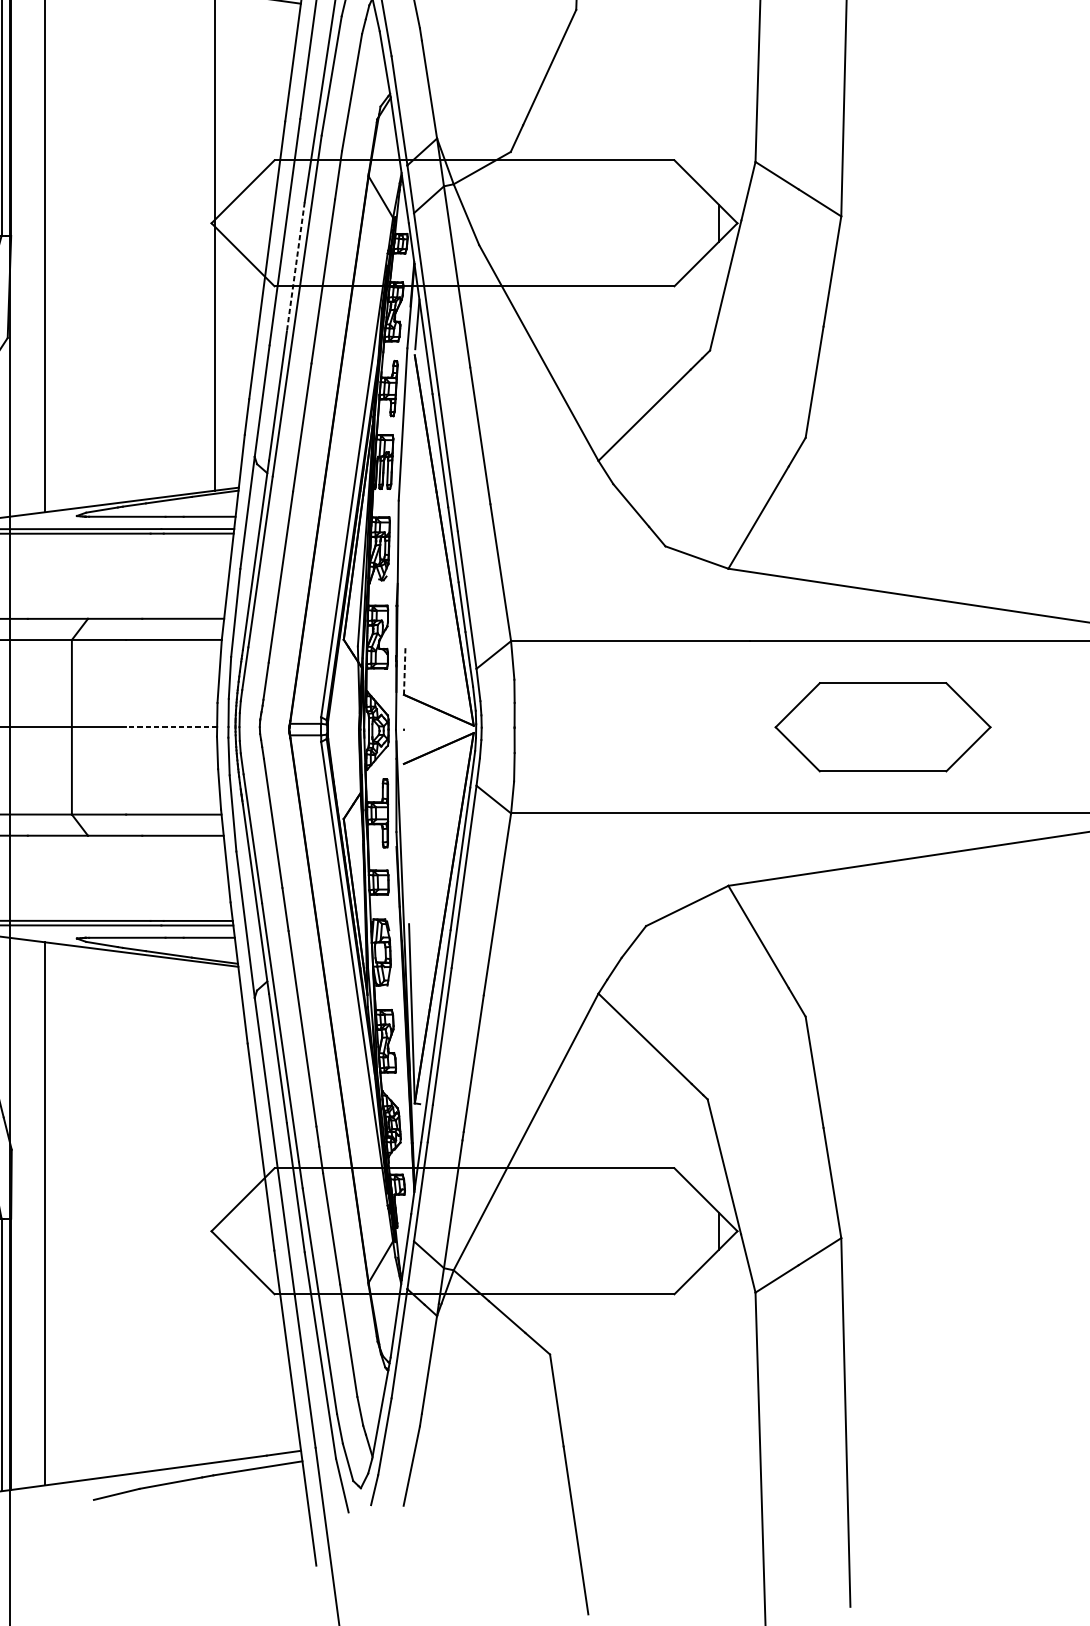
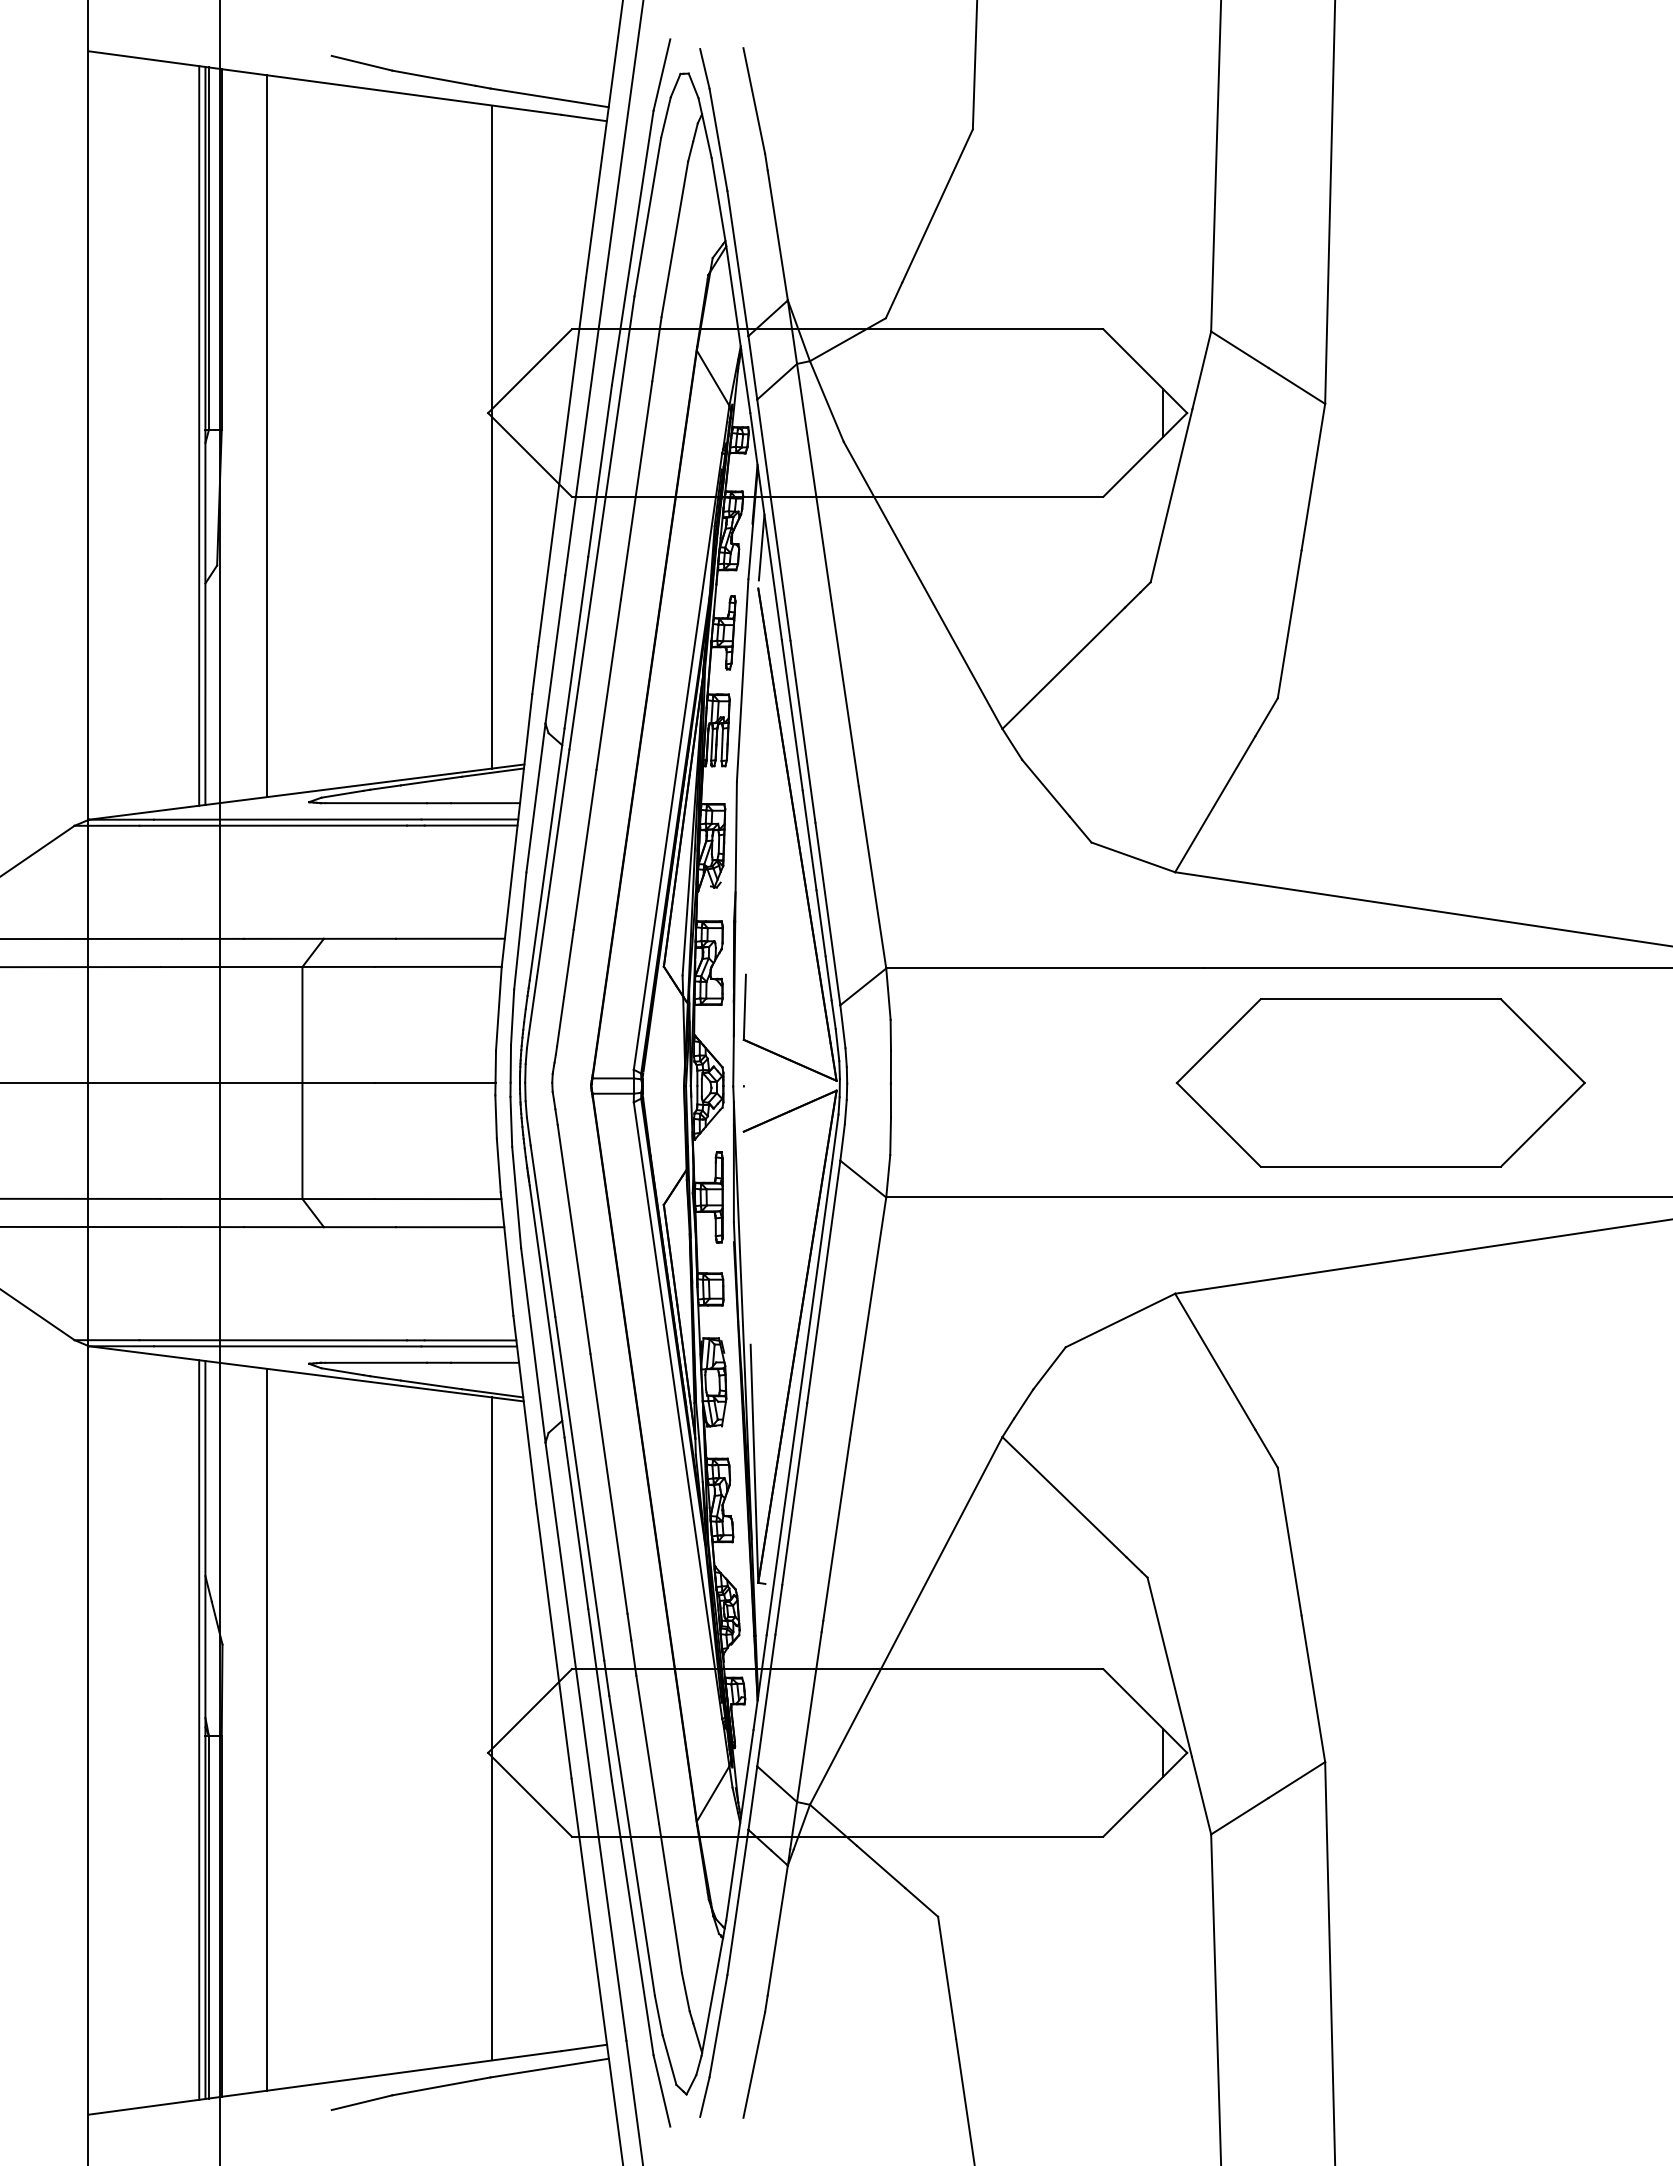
line: (296, 267) -> (600, 471), dashed -> solid
line: (404, 670) -> (744, 1007), dashed -> solid
line: (171, 726) -> (434, 1082), dashed -> solid
part: (882, 726) -> (1380, 1082), size x1.43
line: (214, 1212) -> (492, 1728), added

